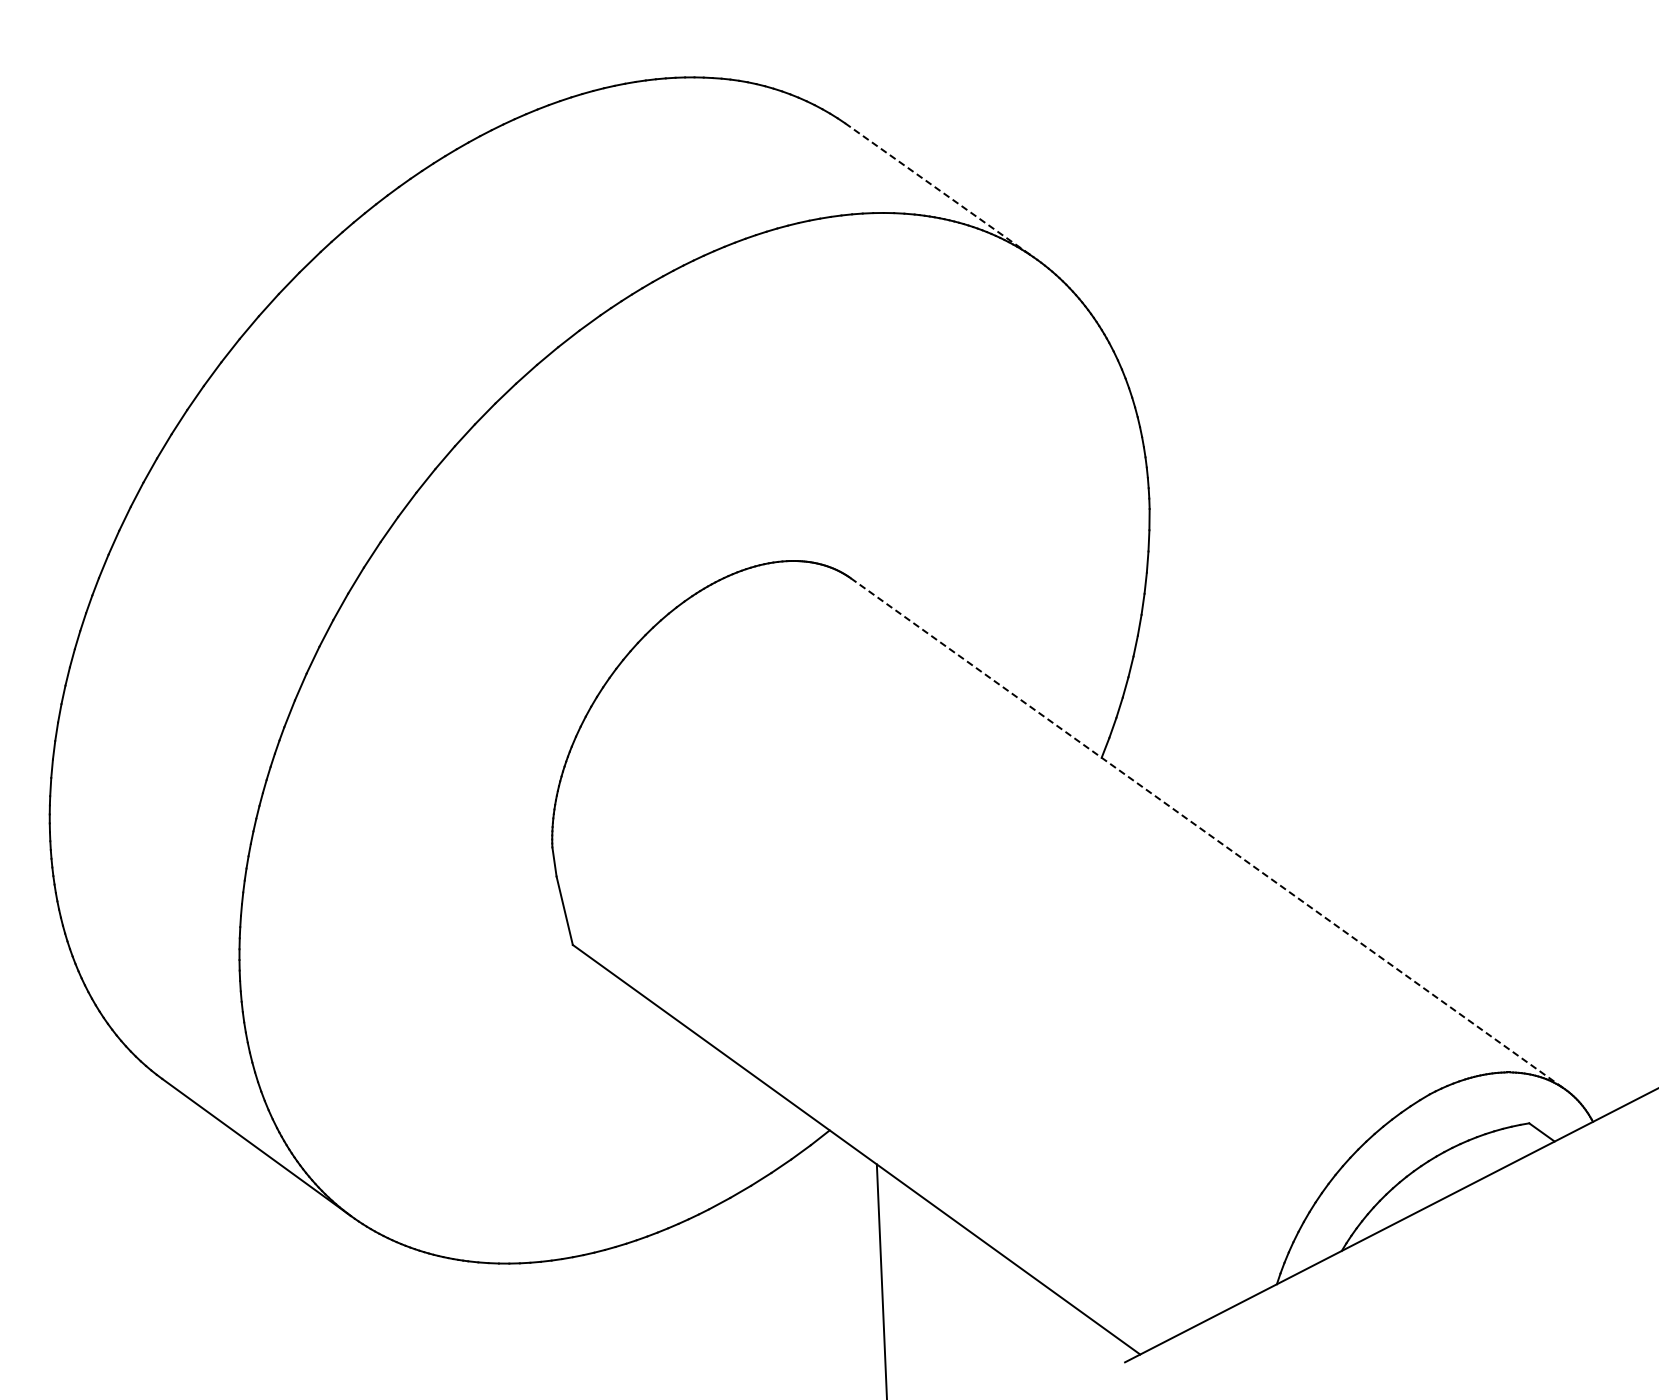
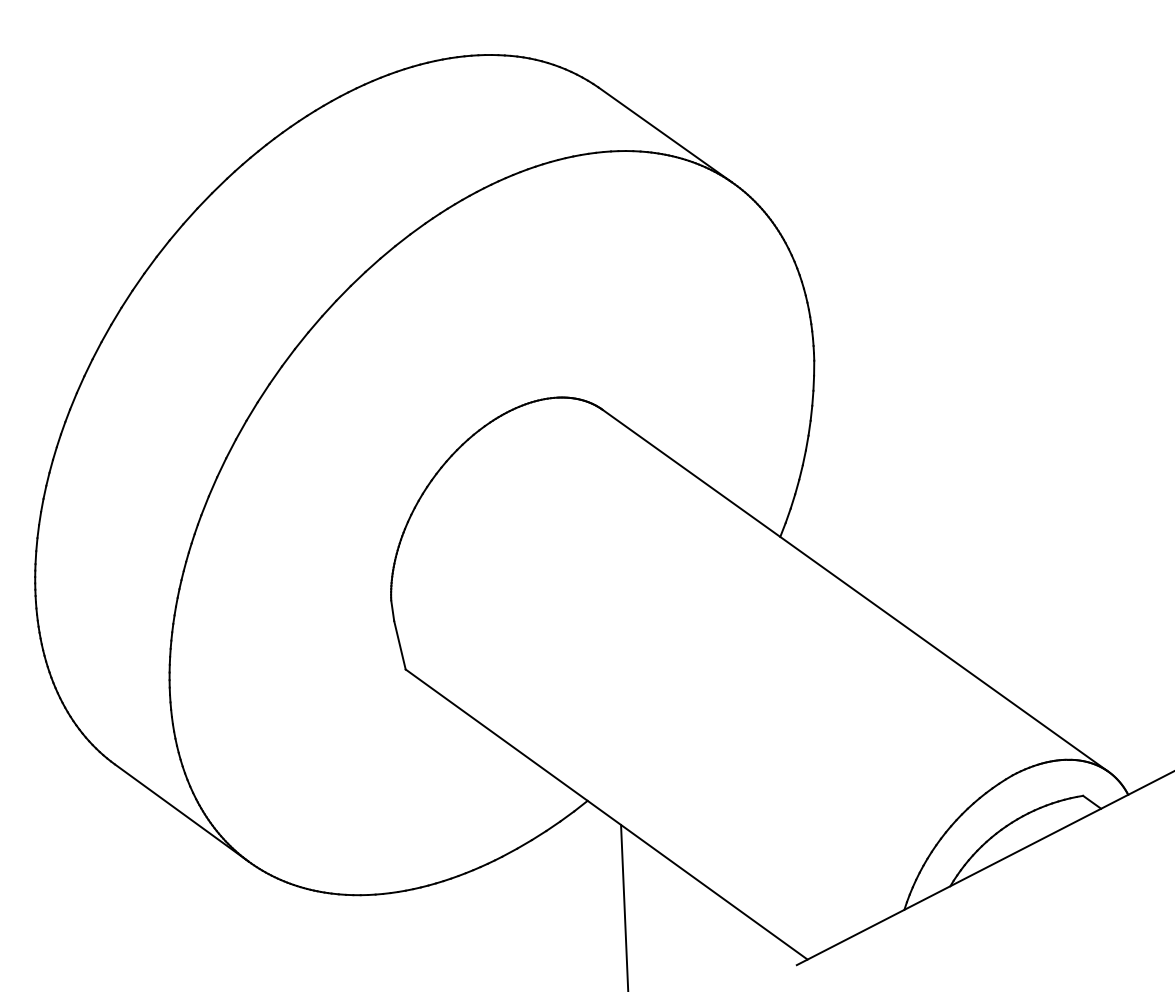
line: (939, 190) -> (665, 135), dashed -> solid
line: (1207, 833) -> (855, 590), dashed -> solid

